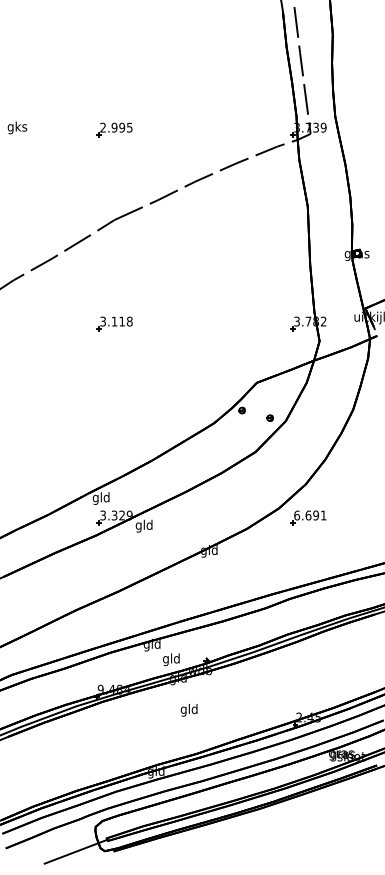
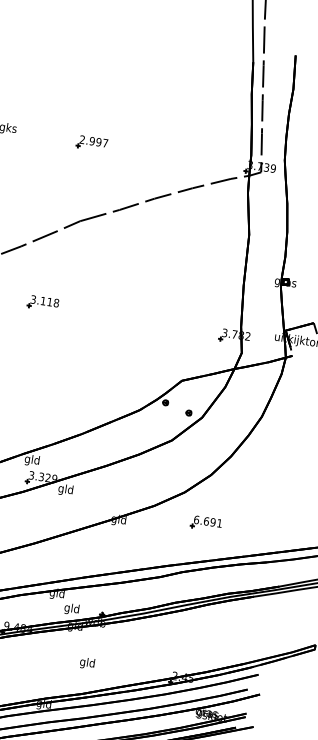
text: (129, 127) -> (105, 143), 2.995 -> 2.997
part: (114, 323) -> (43, 302), moved
part: (308, 517) -> (206, 523), moved
text: (188, 710) -> (86, 663), moved

